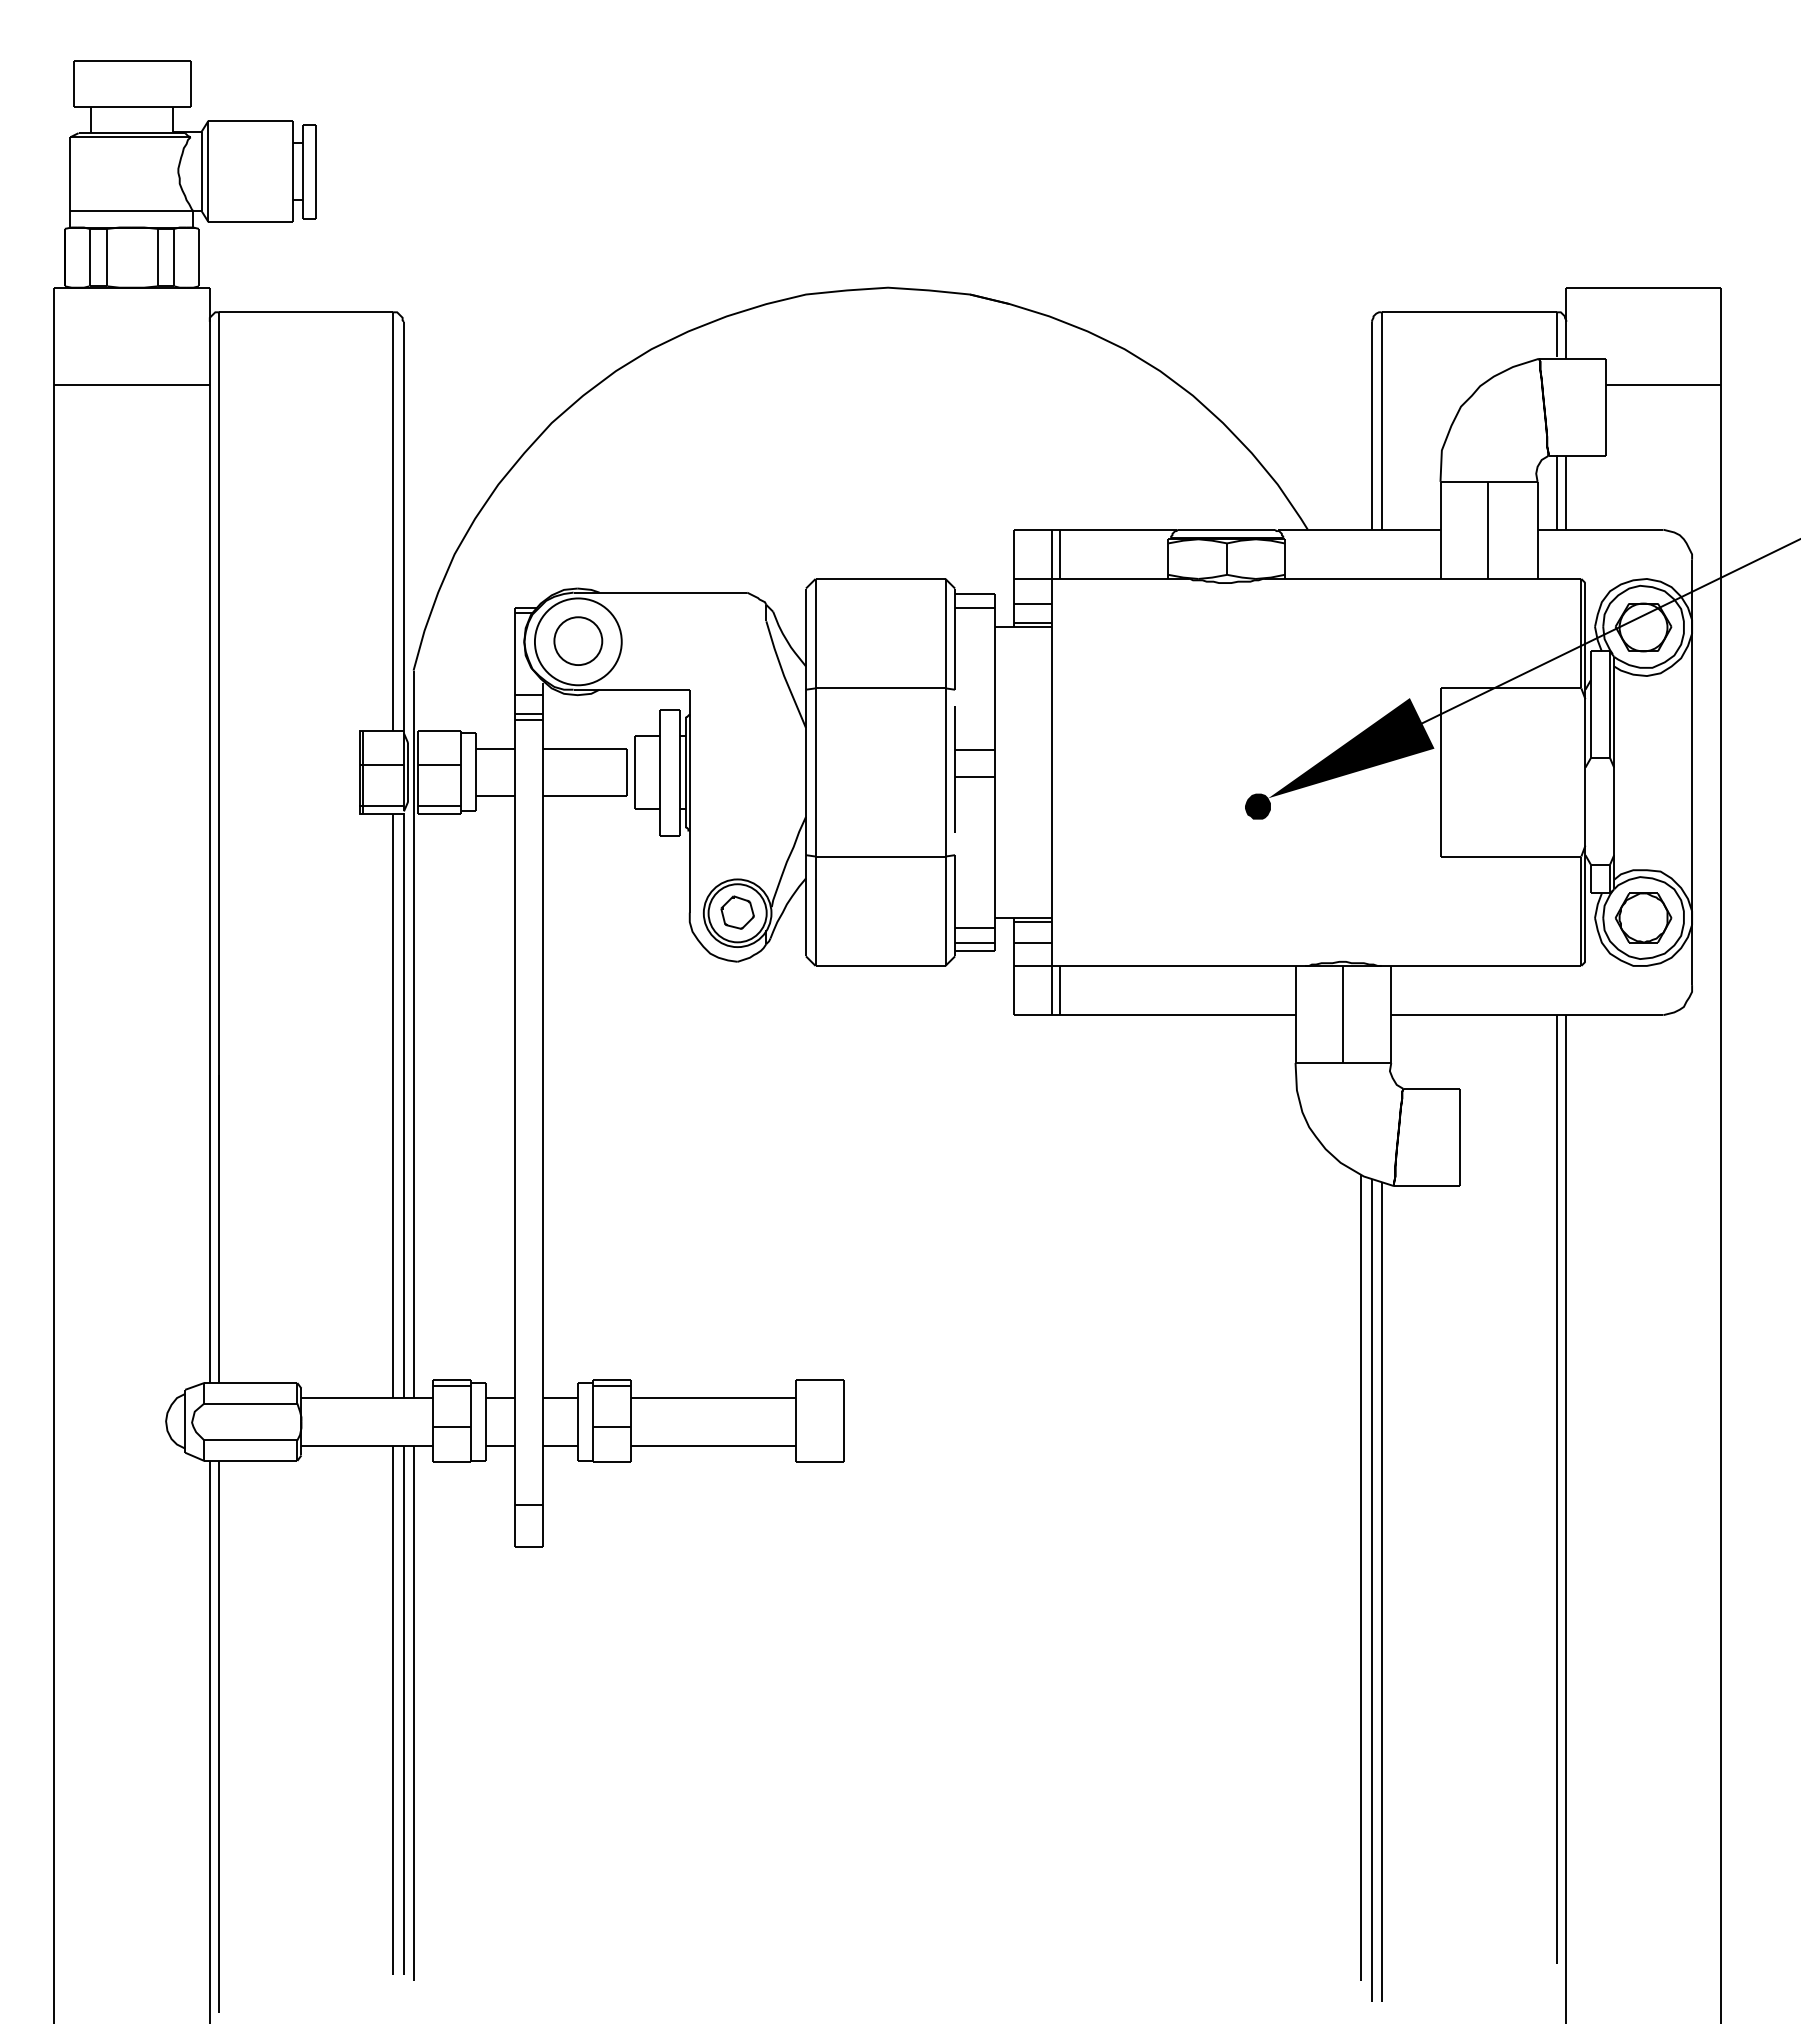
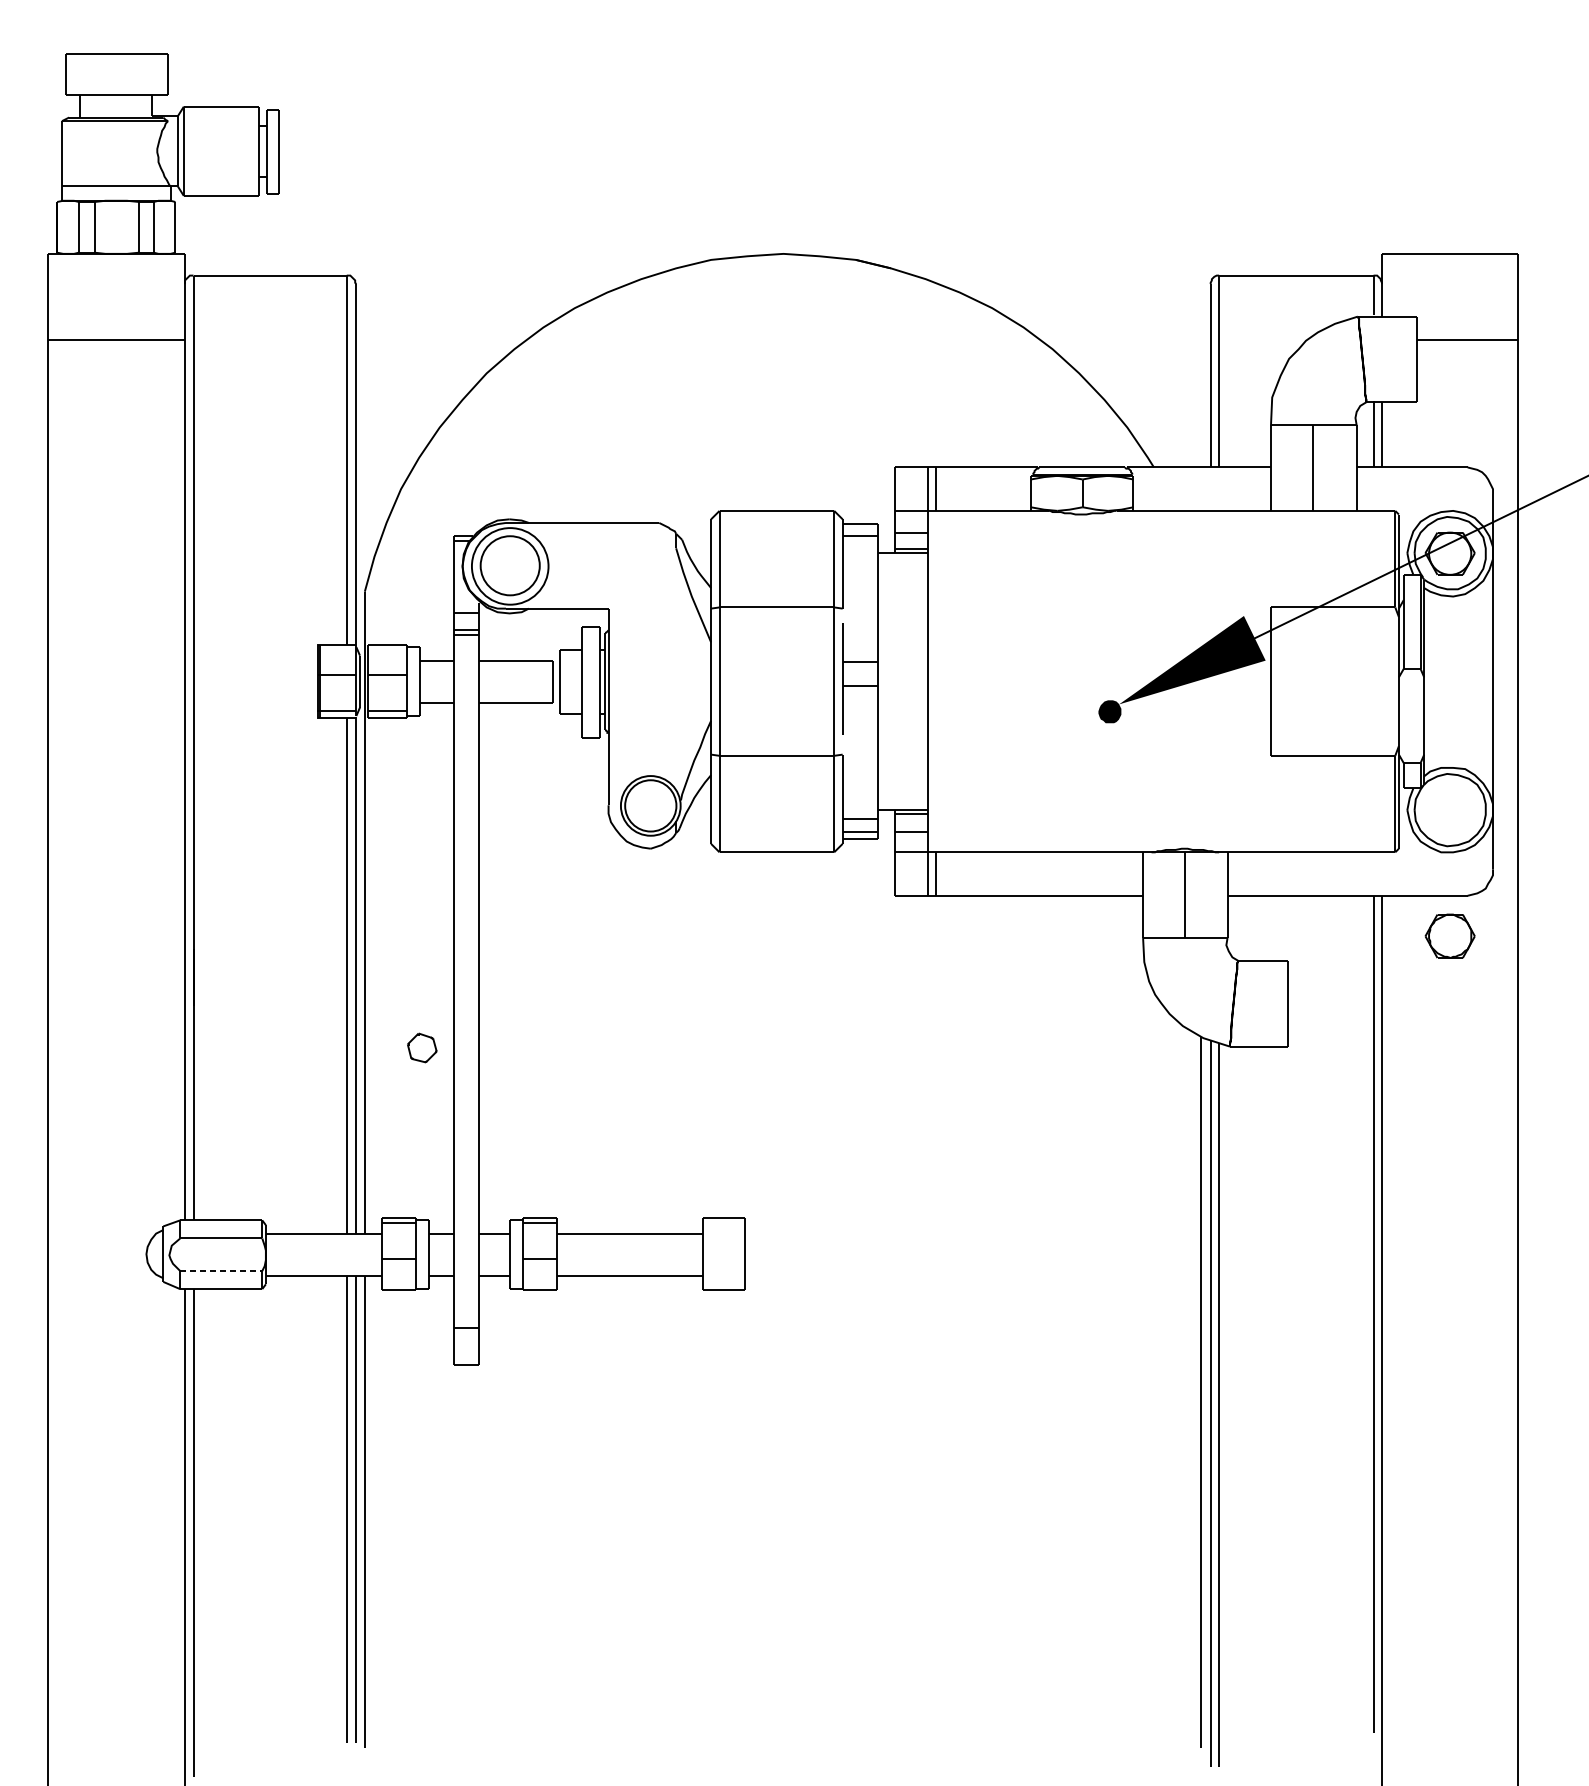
circle: (578, 641) -> (510, 566), size x1.4
part: (737, 912) -> (422, 1047), moved
part: (1643, 917) -> (1450, 935), moved
line: (251, 1440) -> (221, 1271), solid -> dashed

